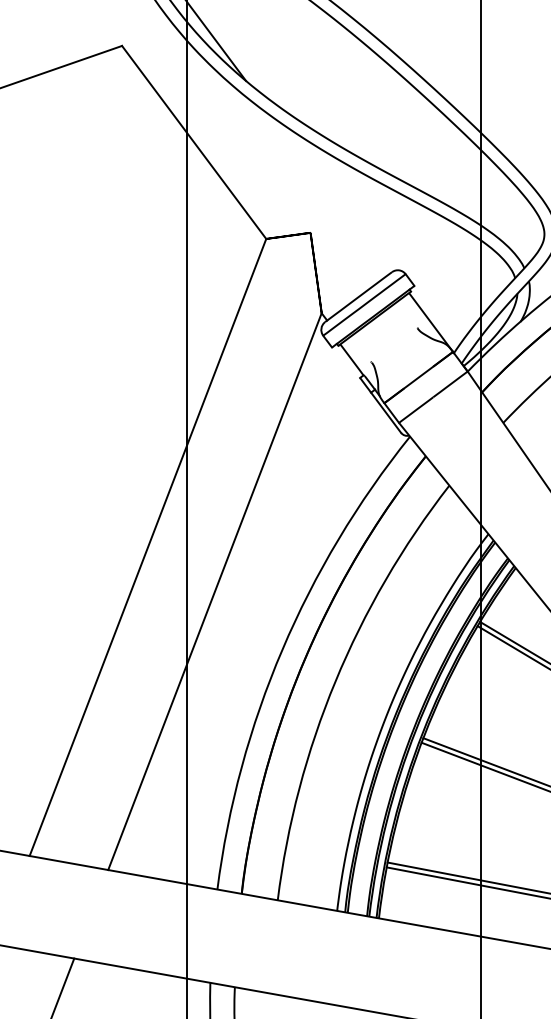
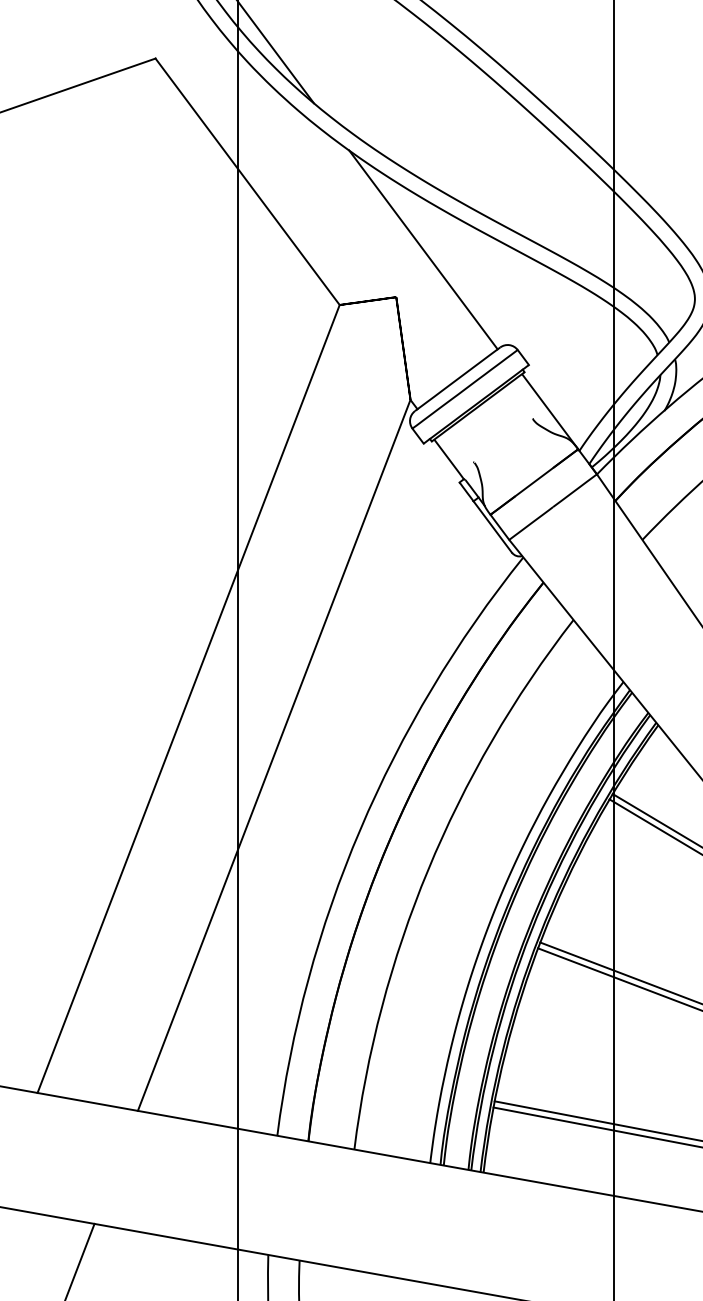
line: (331, 195) -> (423, 249), added

